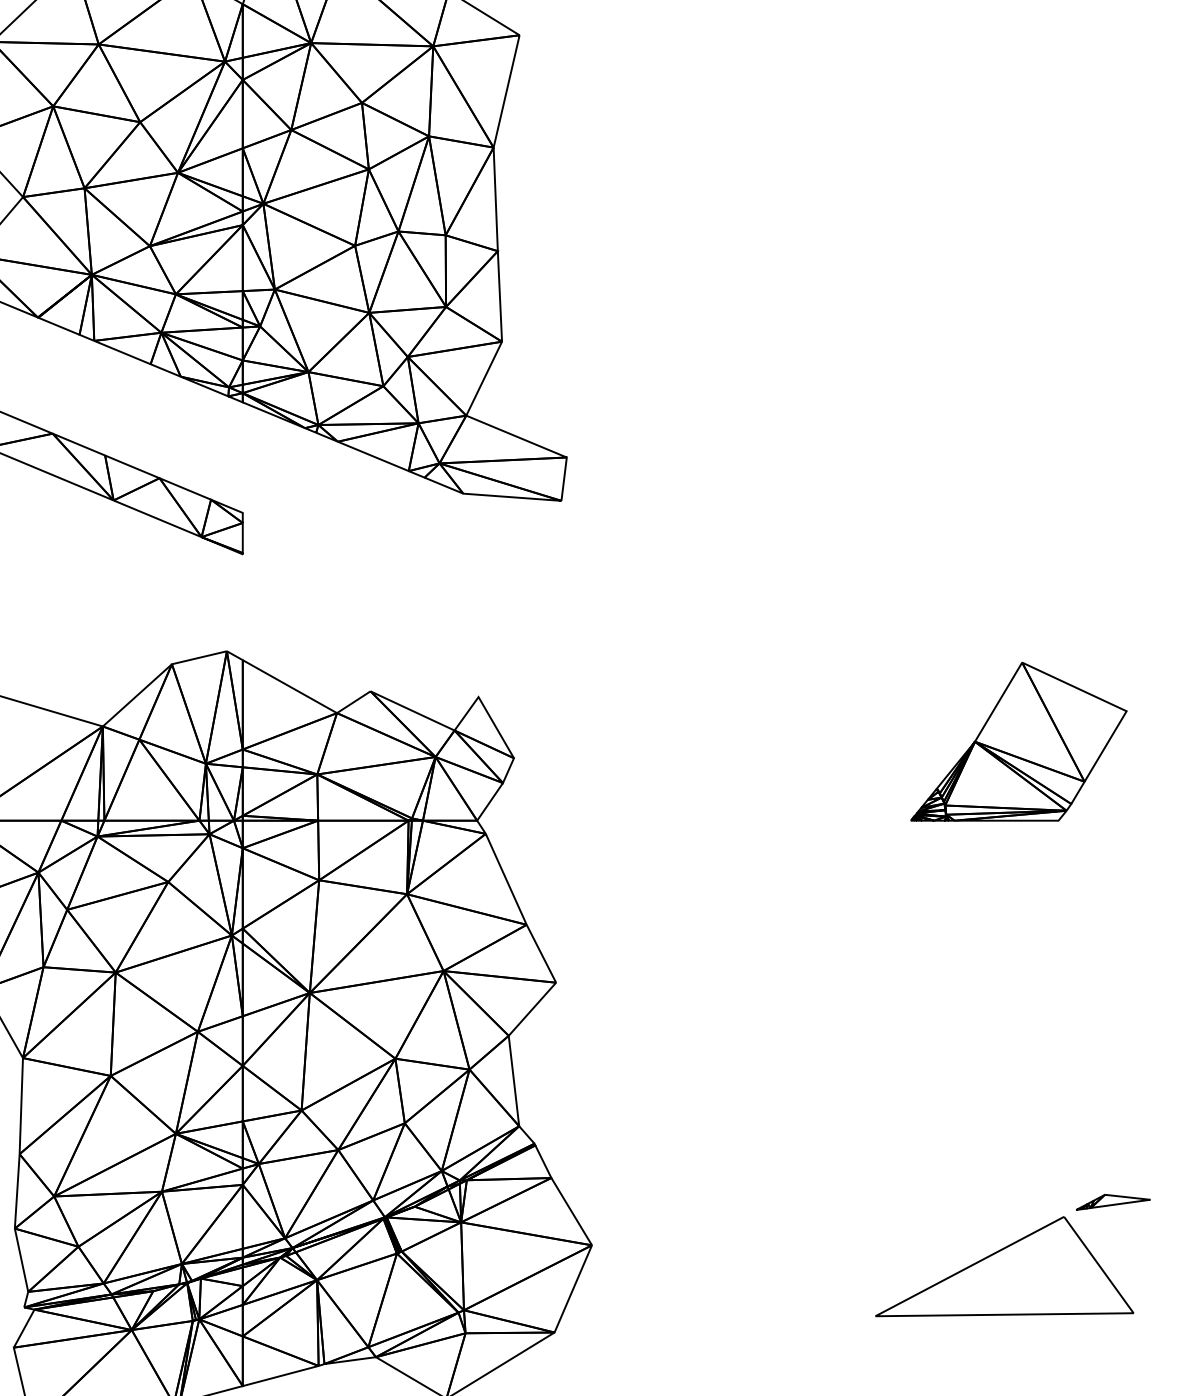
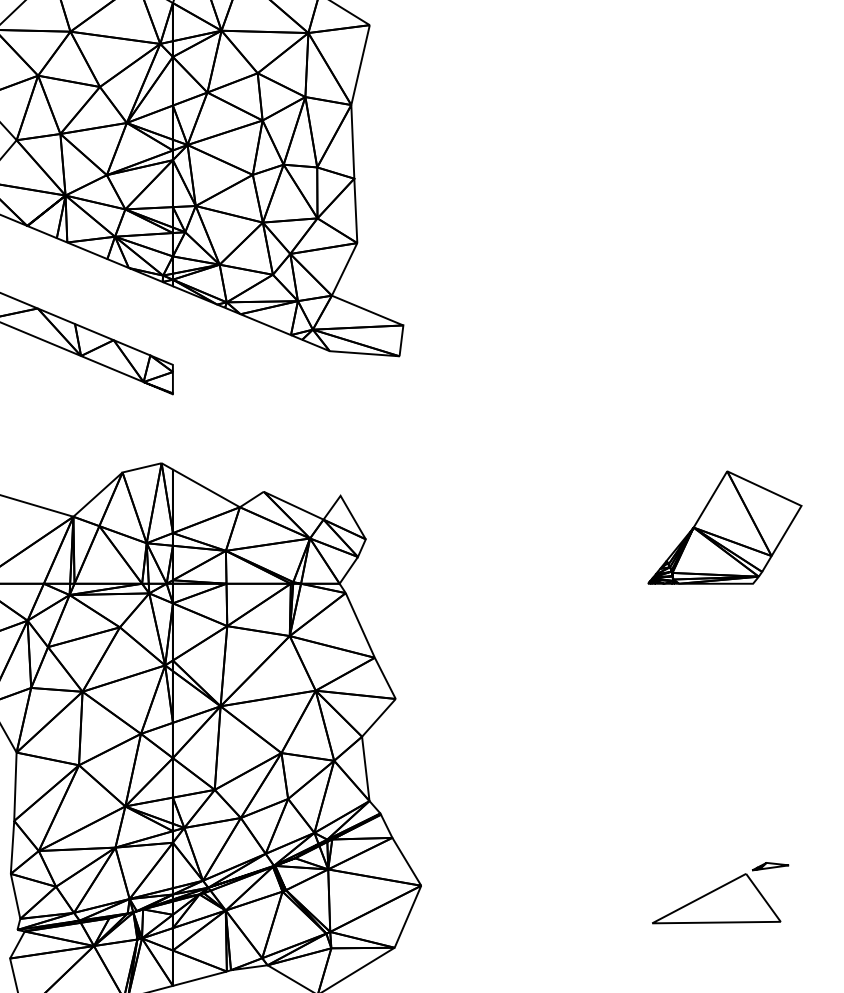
part: (1012, 1255) -> (720, 892), size x0.7

